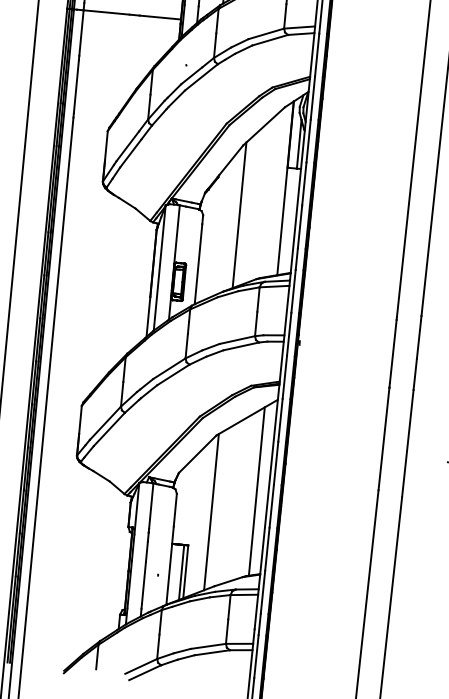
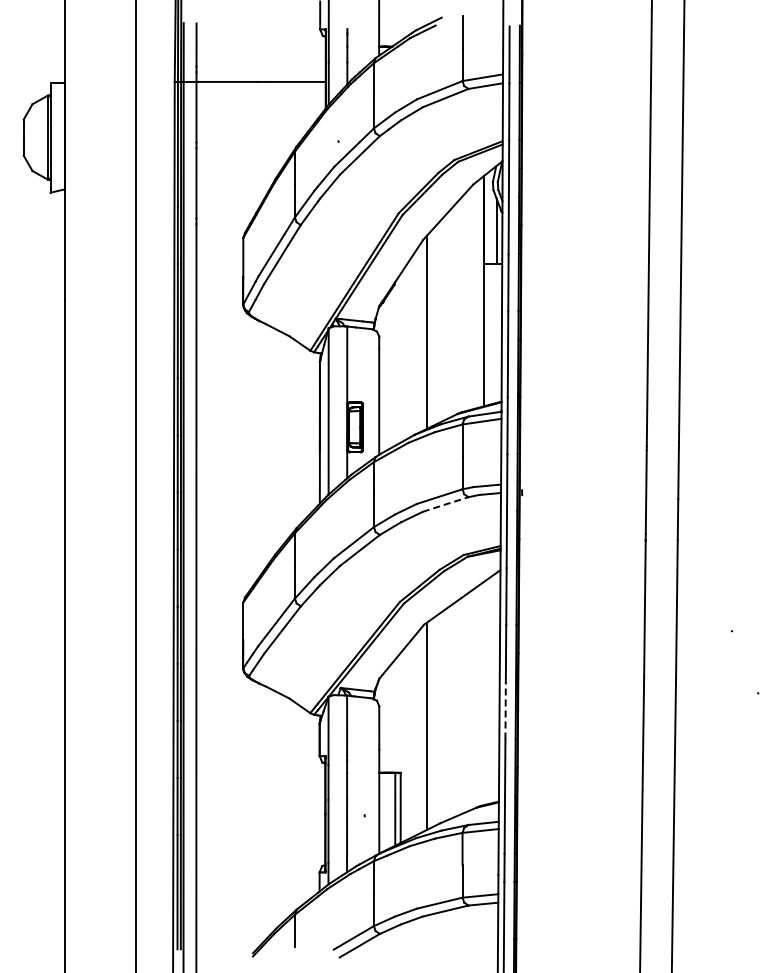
line: (241, 346) -> (445, 504), solid -> dashed
line: (257, 491) -> (484, 693), removed
line: (271, 505) -> (505, 710), solid -> dashed

